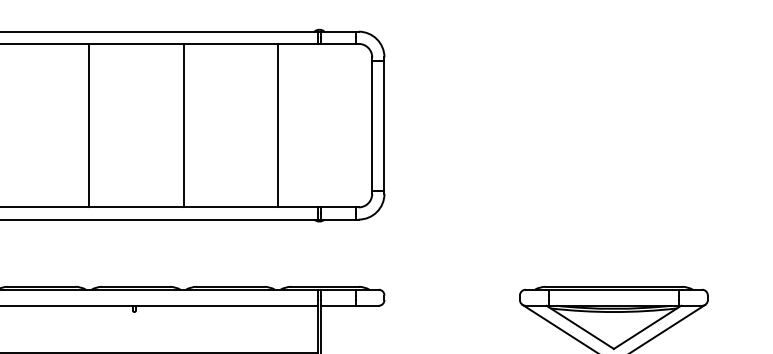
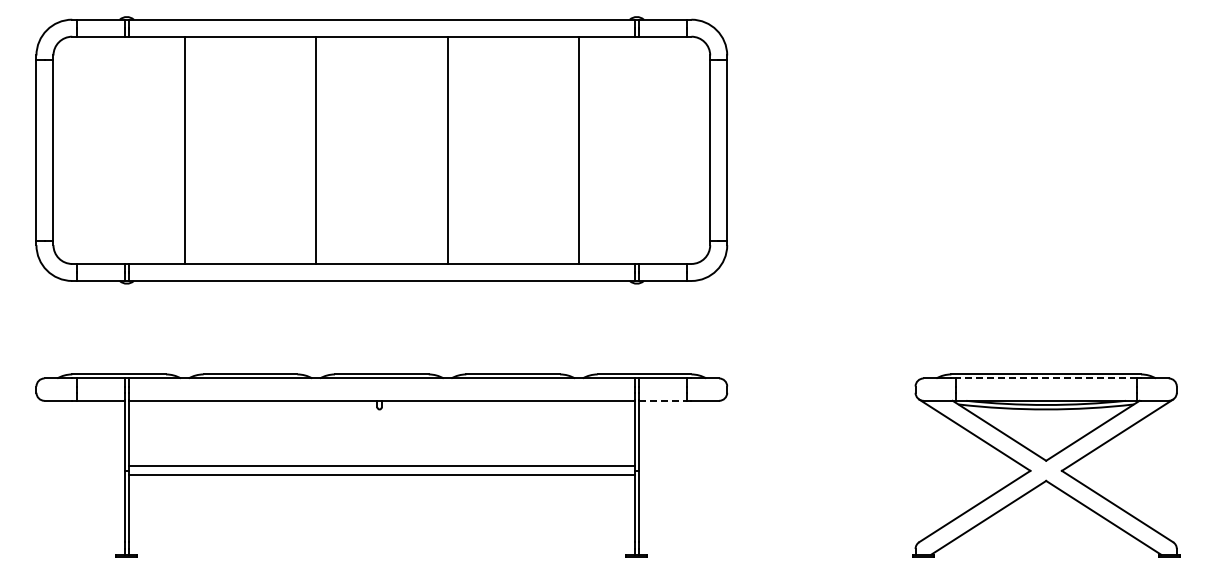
line: (613, 289) -> (1045, 378), solid -> dashed
line: (338, 305) -> (663, 400), solid -> dashed

